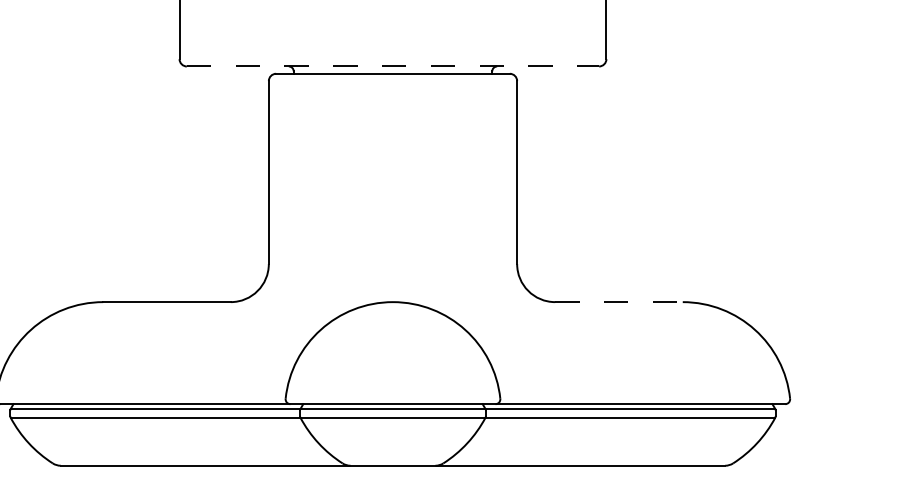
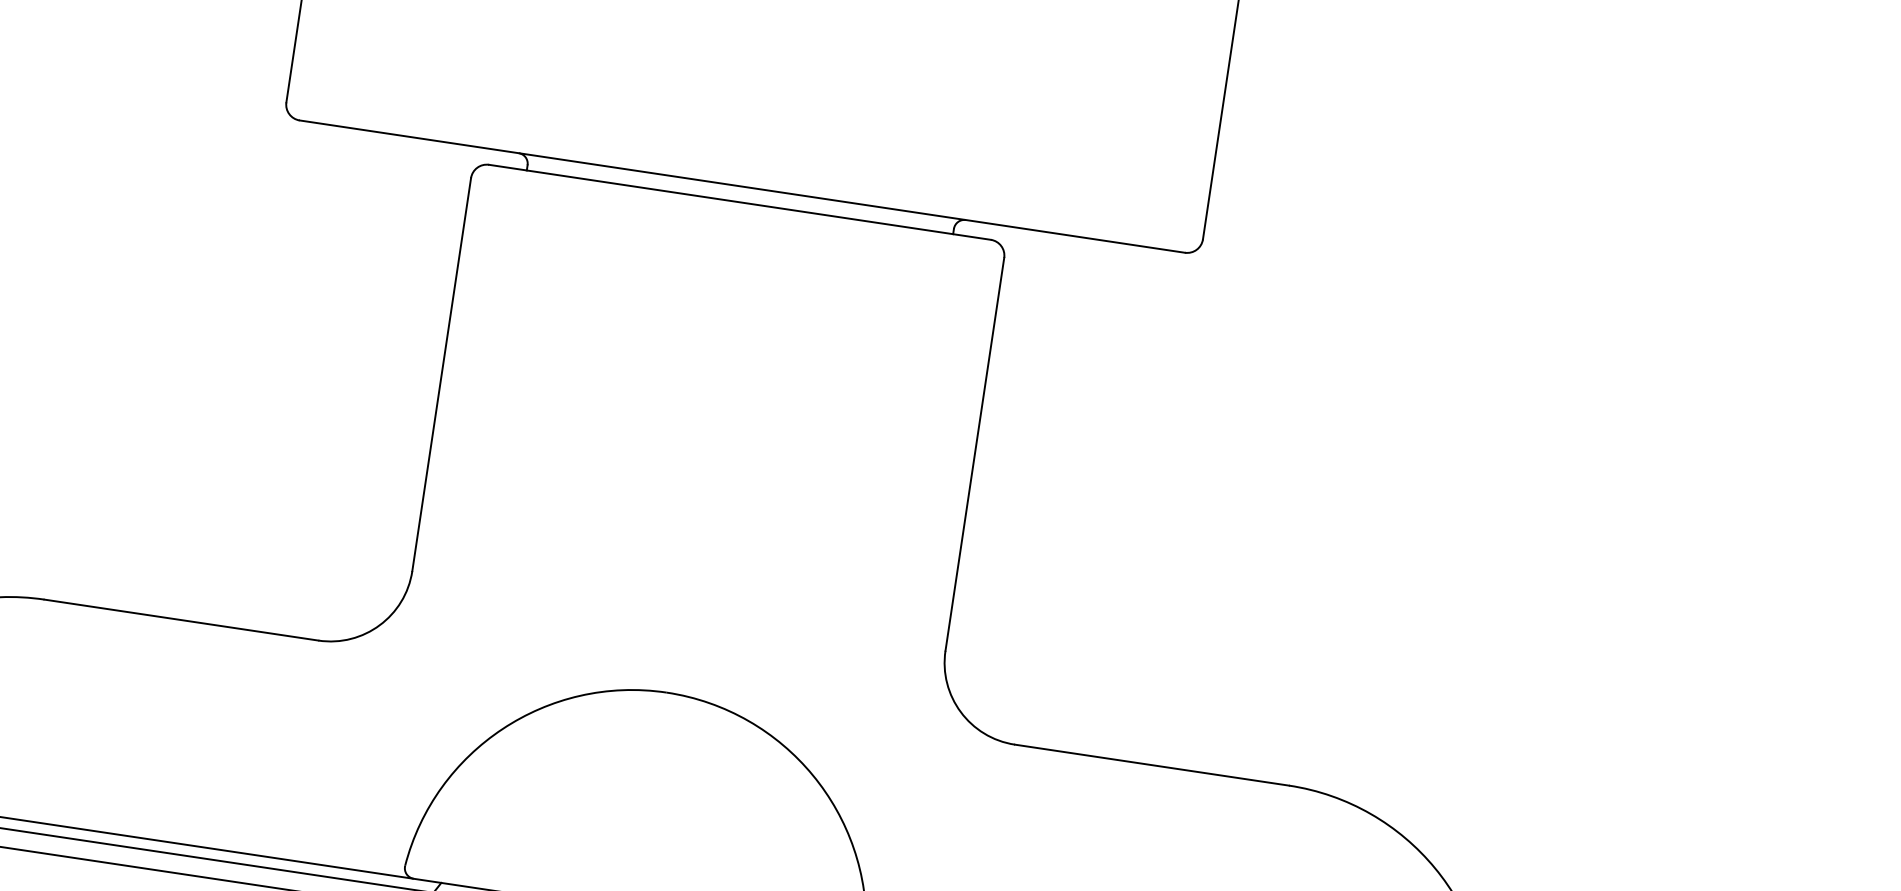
line: (393, 66) -> (743, 186), dashed -> solid
line: (618, 302) -> (1150, 765), dashed -> solid

